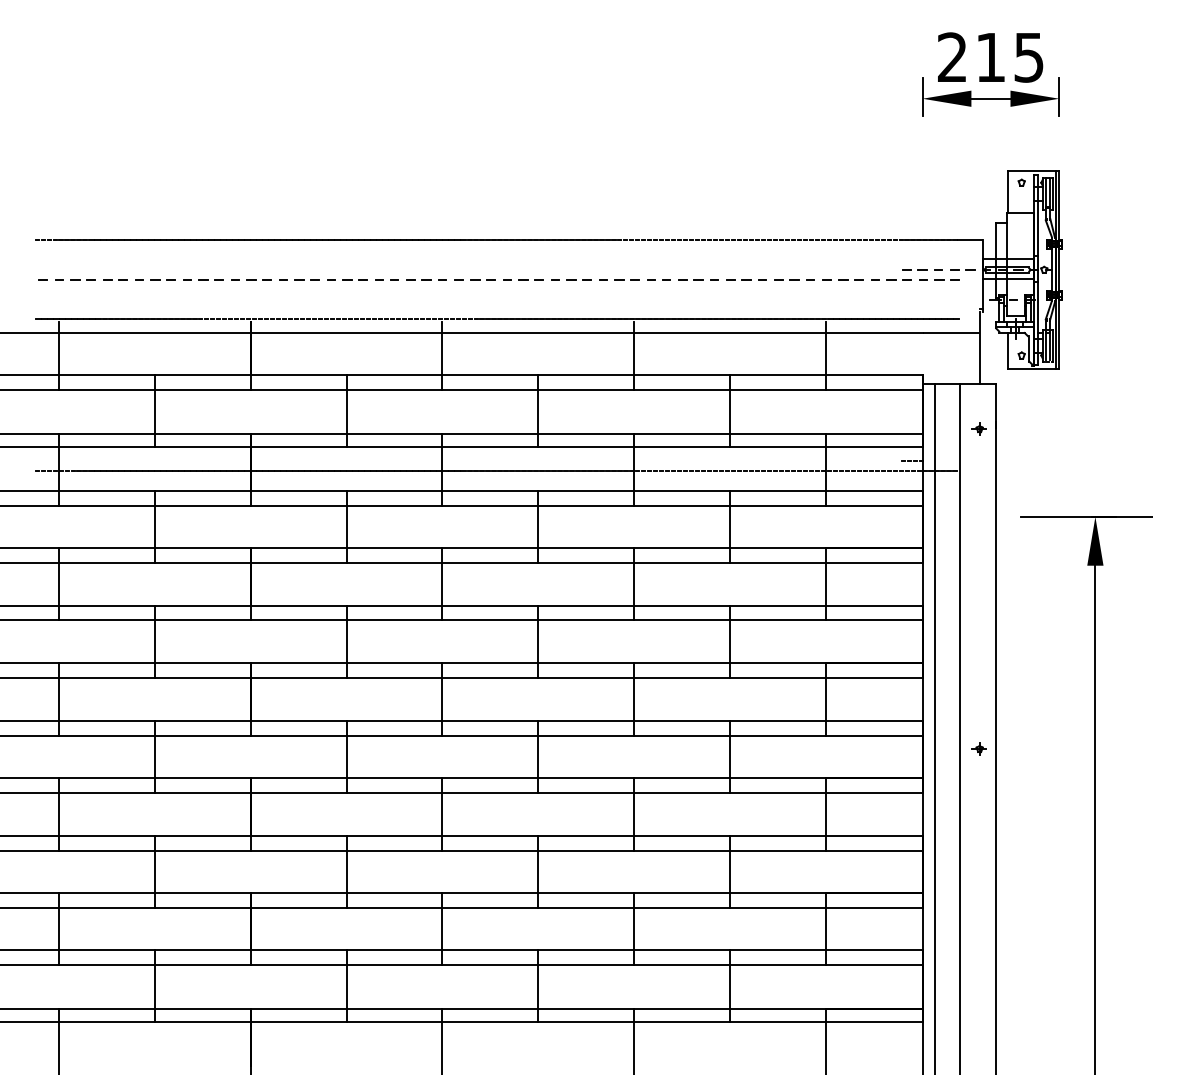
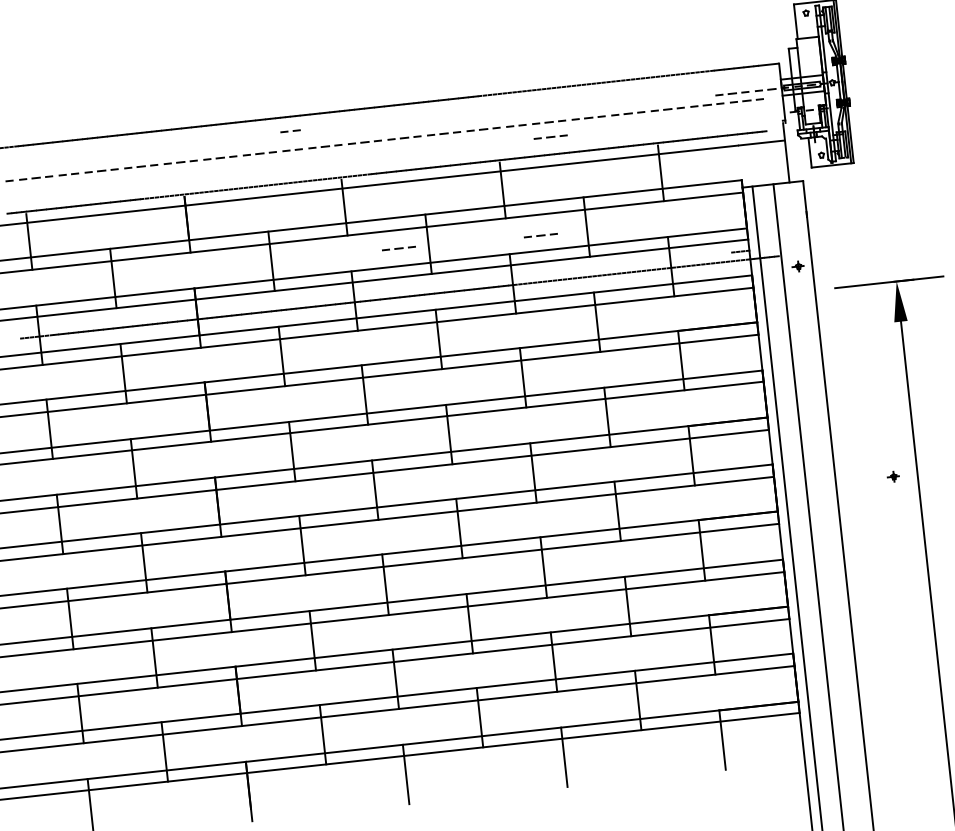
line: (383, 256) -> (287, 130), added
line: (698, 297) -> (550, 136), added
line: (501, 411) -> (398, 247), added
line: (674, 414) -> (541, 234), added
part: (978, 428) -> (797, 266), moved
part: (978, 748) -> (892, 476), moved

